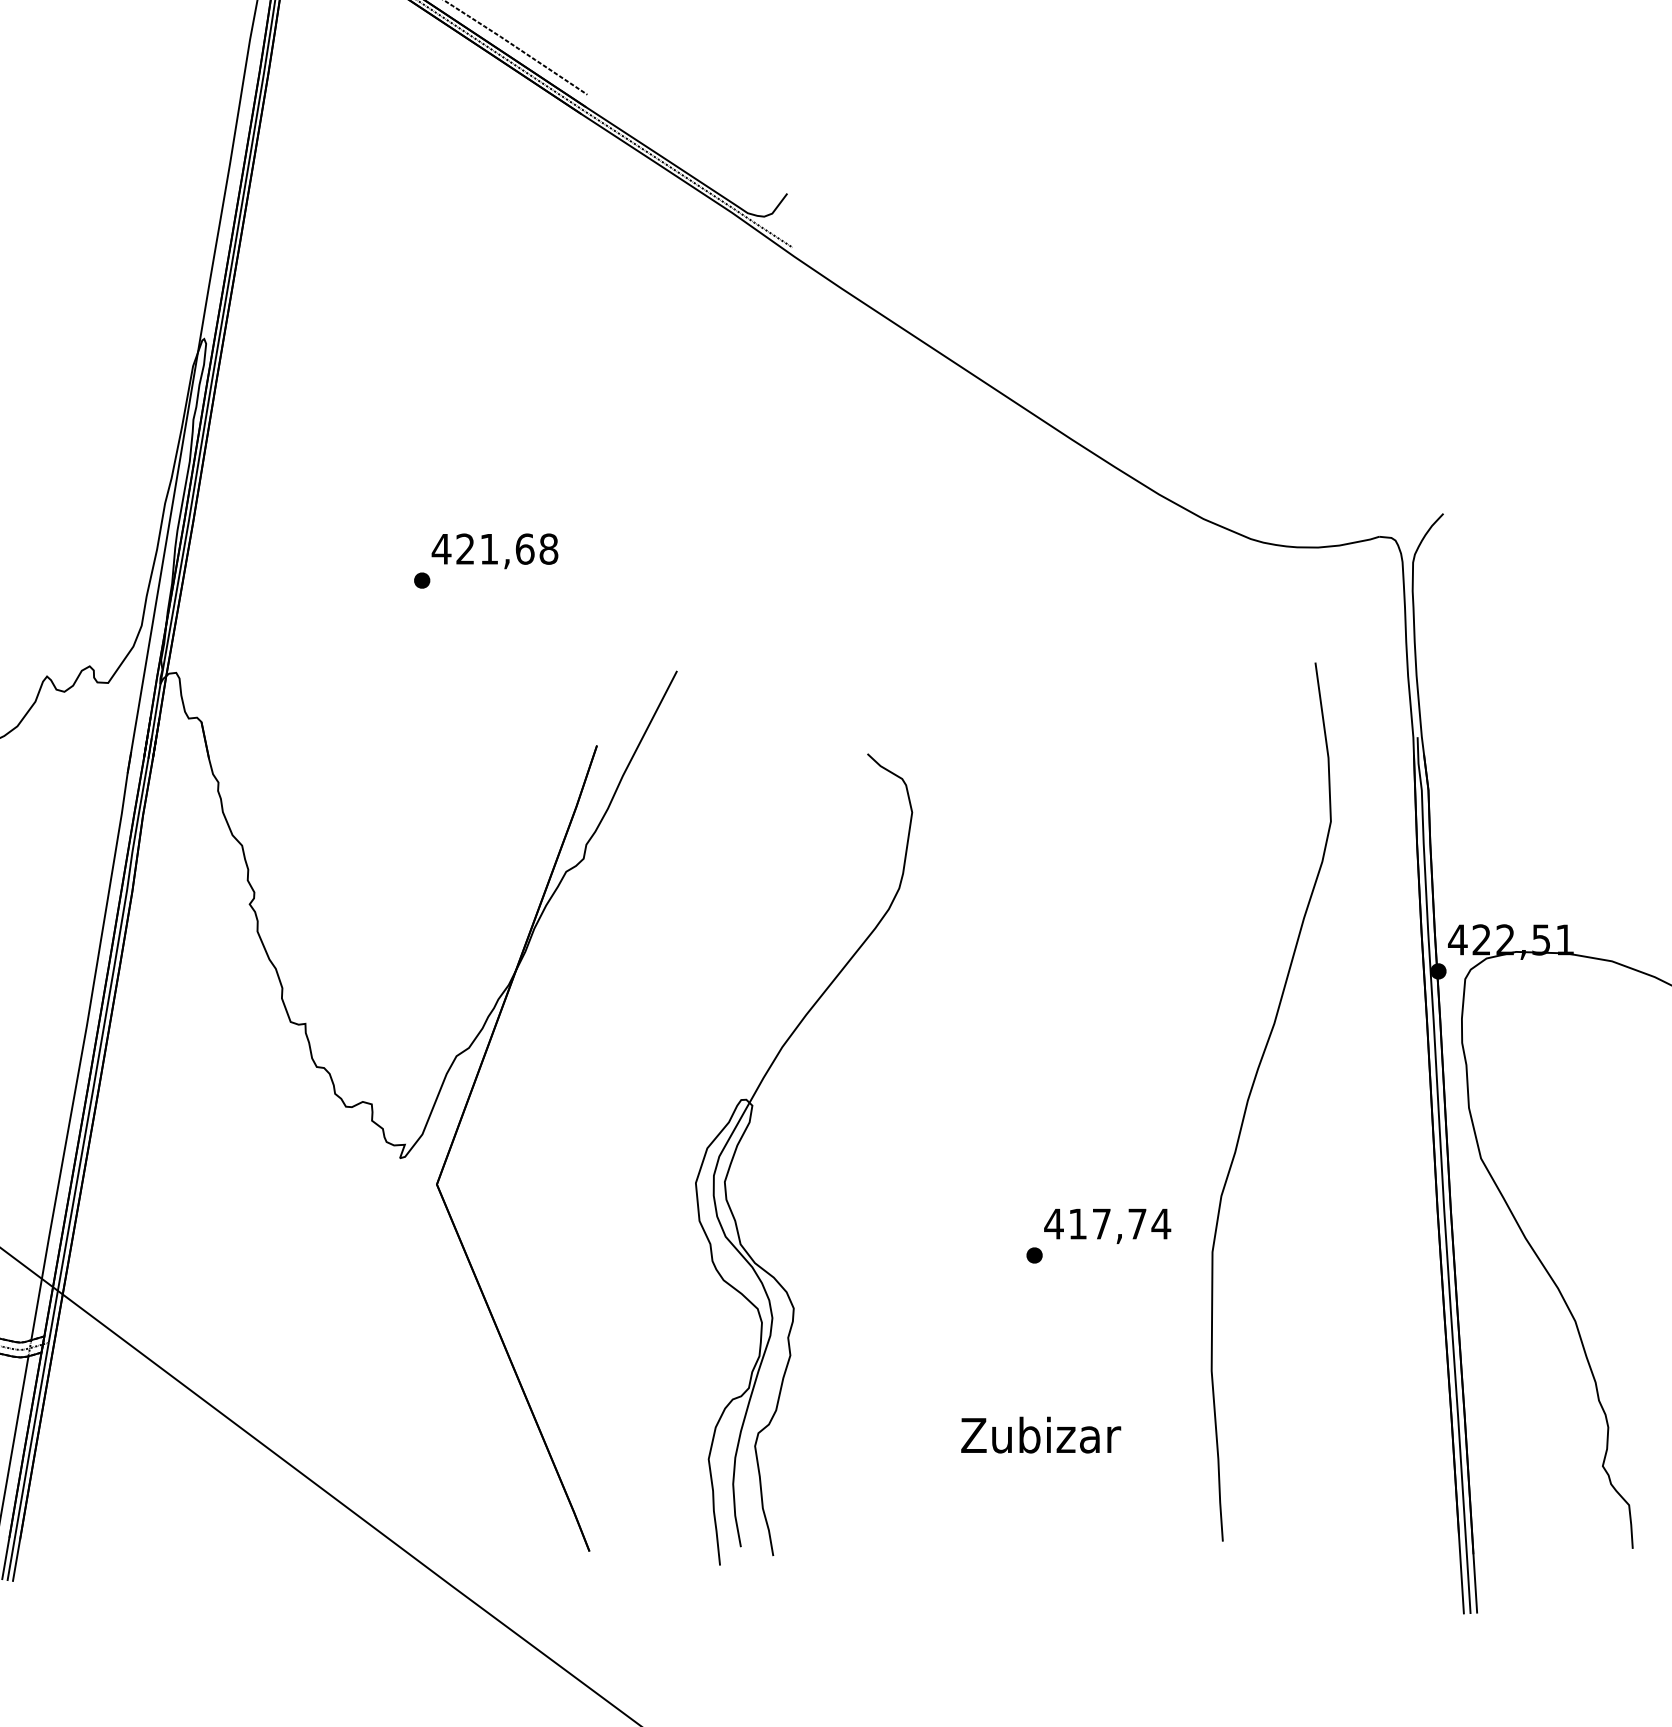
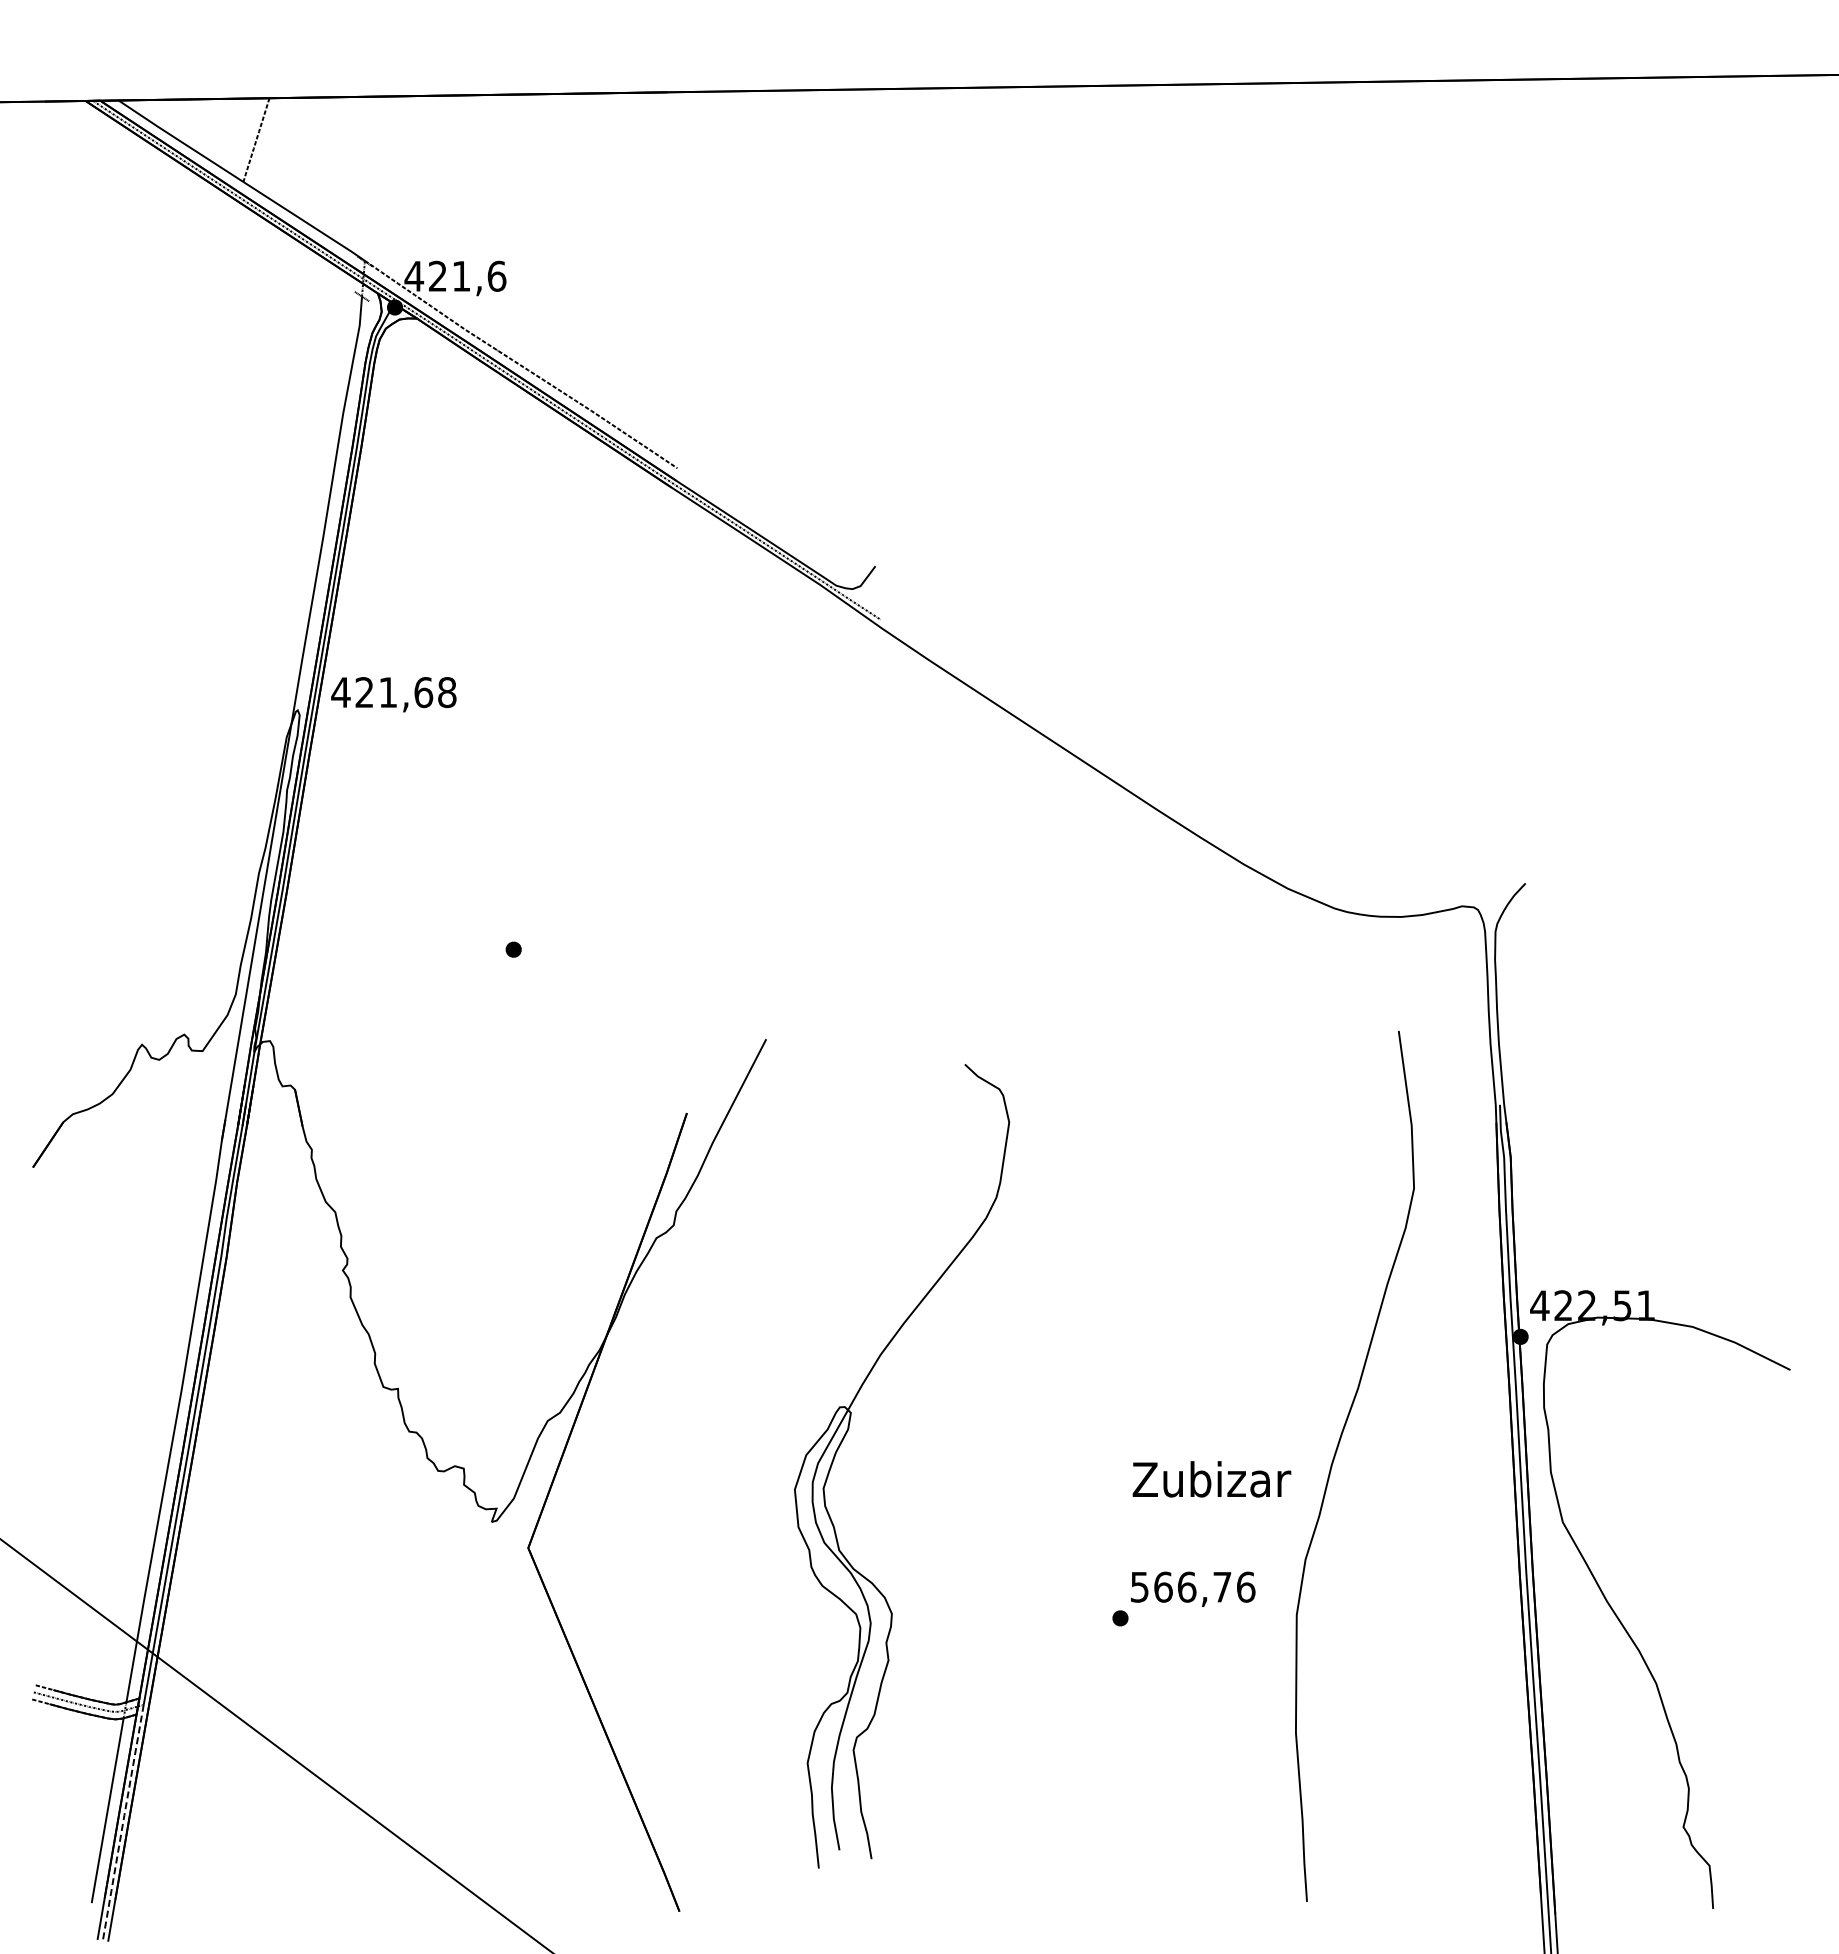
text: (494, 551) -> (393, 694), moved
part: (749, 1124) -> (848, 1431), moved
text: (1107, 1223) -> (1192, 1586), 417,74 -> 566,76
text: (1040, 1435) -> (1211, 1479), moved
line: (28, 1461) -> (123, 1822), solid -> dashed

